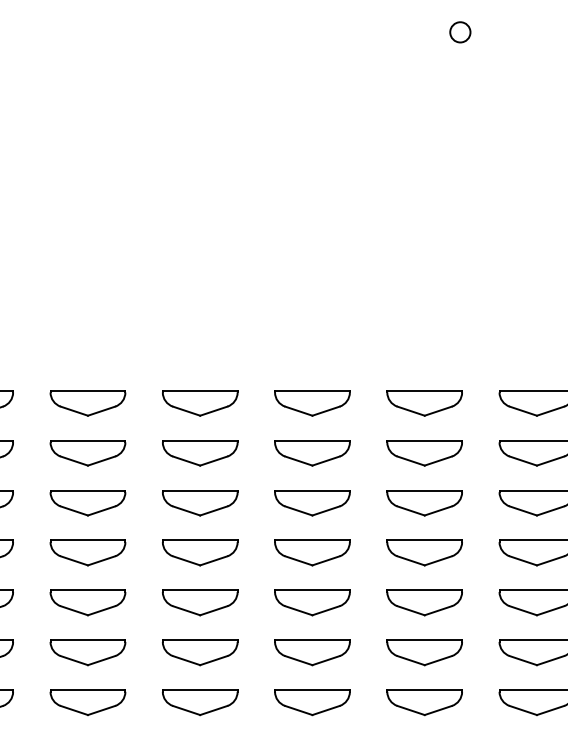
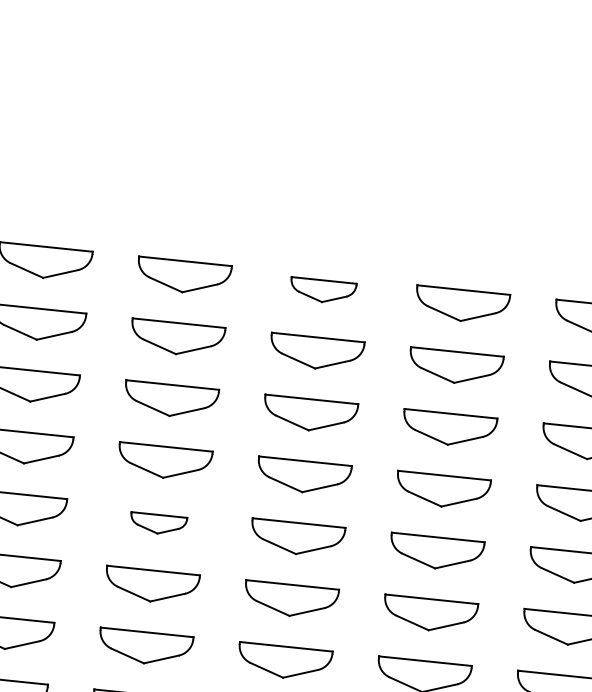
part: (312, 403) -> (323, 291), size x0.7
part: (200, 602) -> (158, 523), size x0.6

